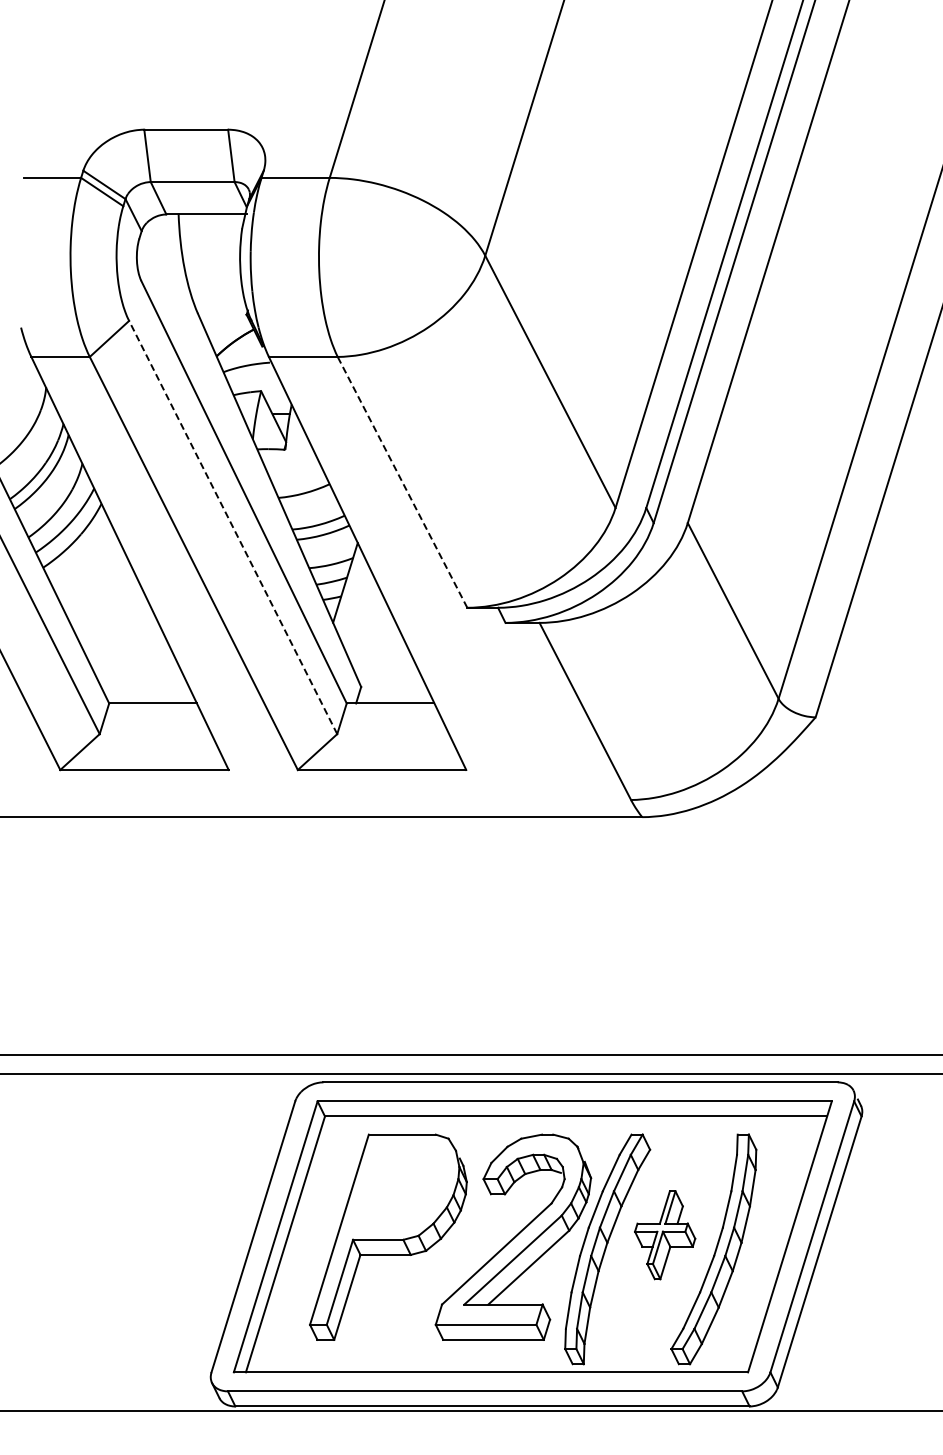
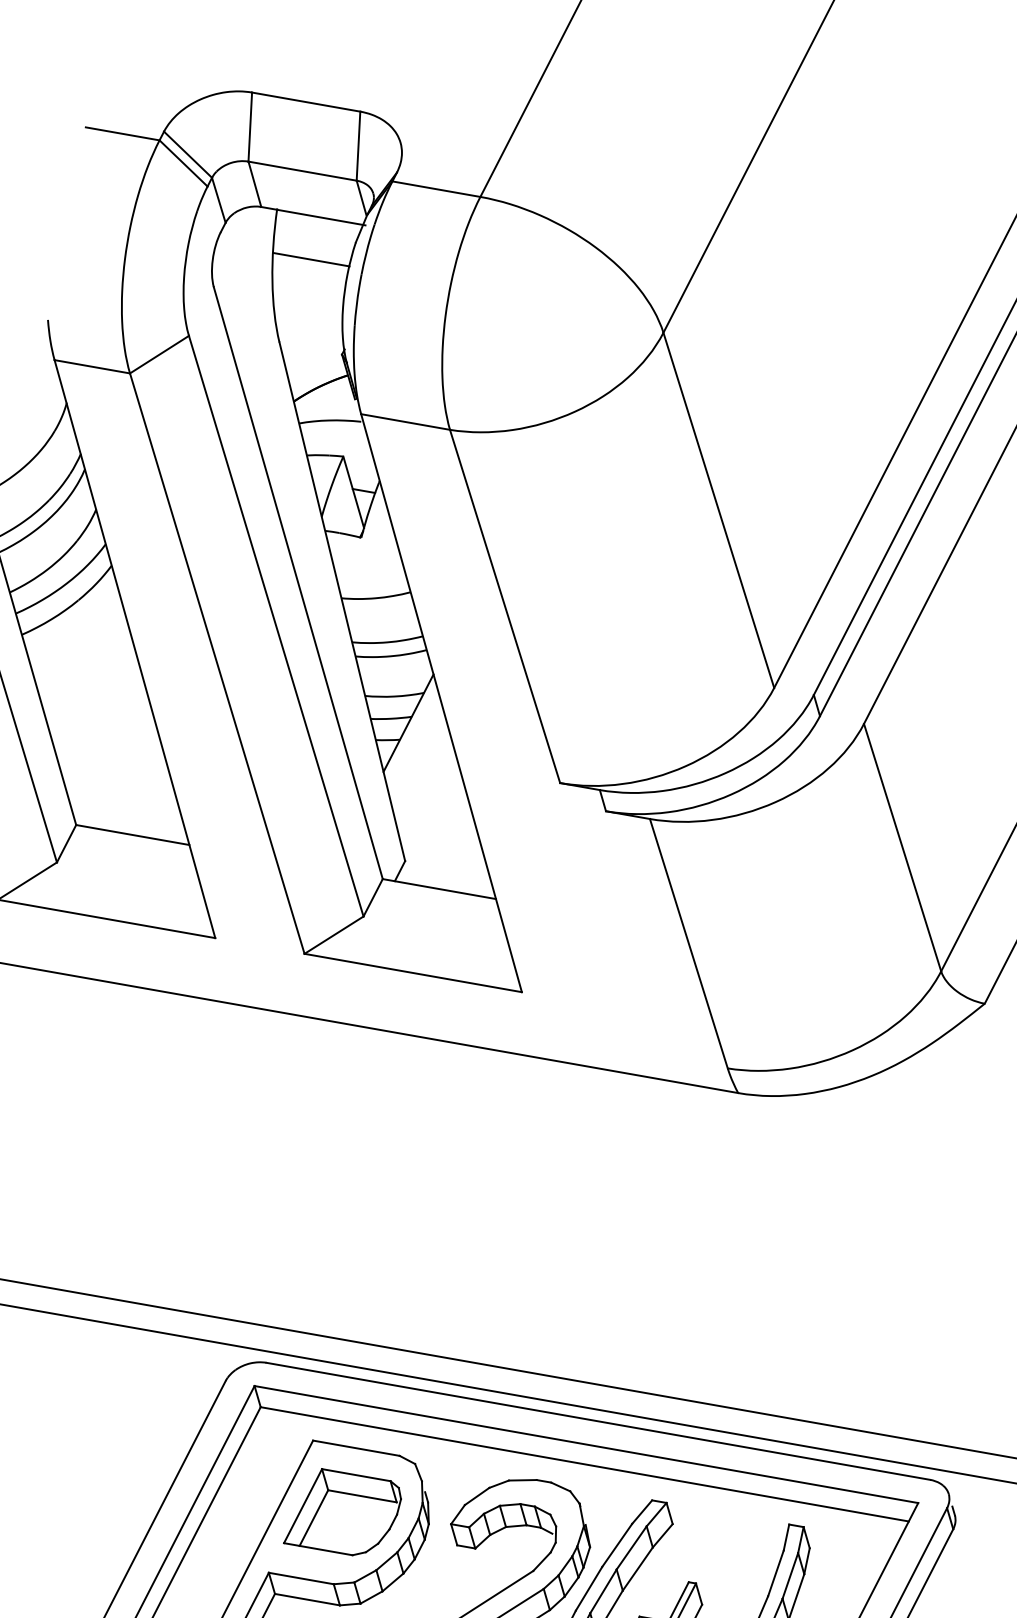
line: (210, 247) -> (310, 259), added
line: (402, 481) -> (505, 605), dashed -> solid
line: (232, 527) -> (275, 625), dashed -> solid
part: (401, 1184) -> (343, 1512), added

